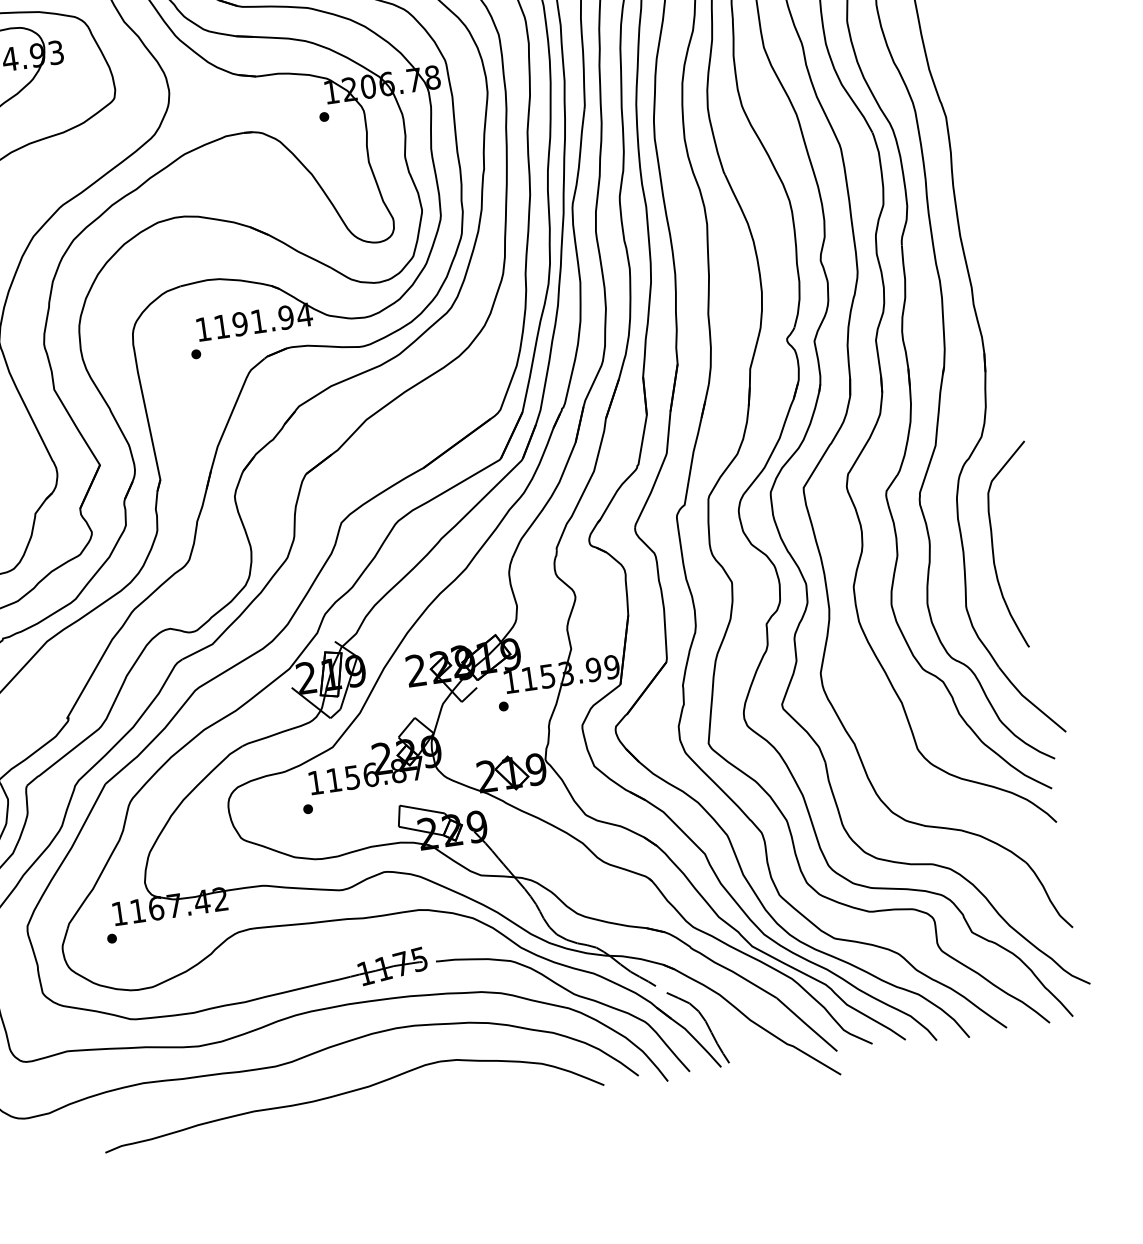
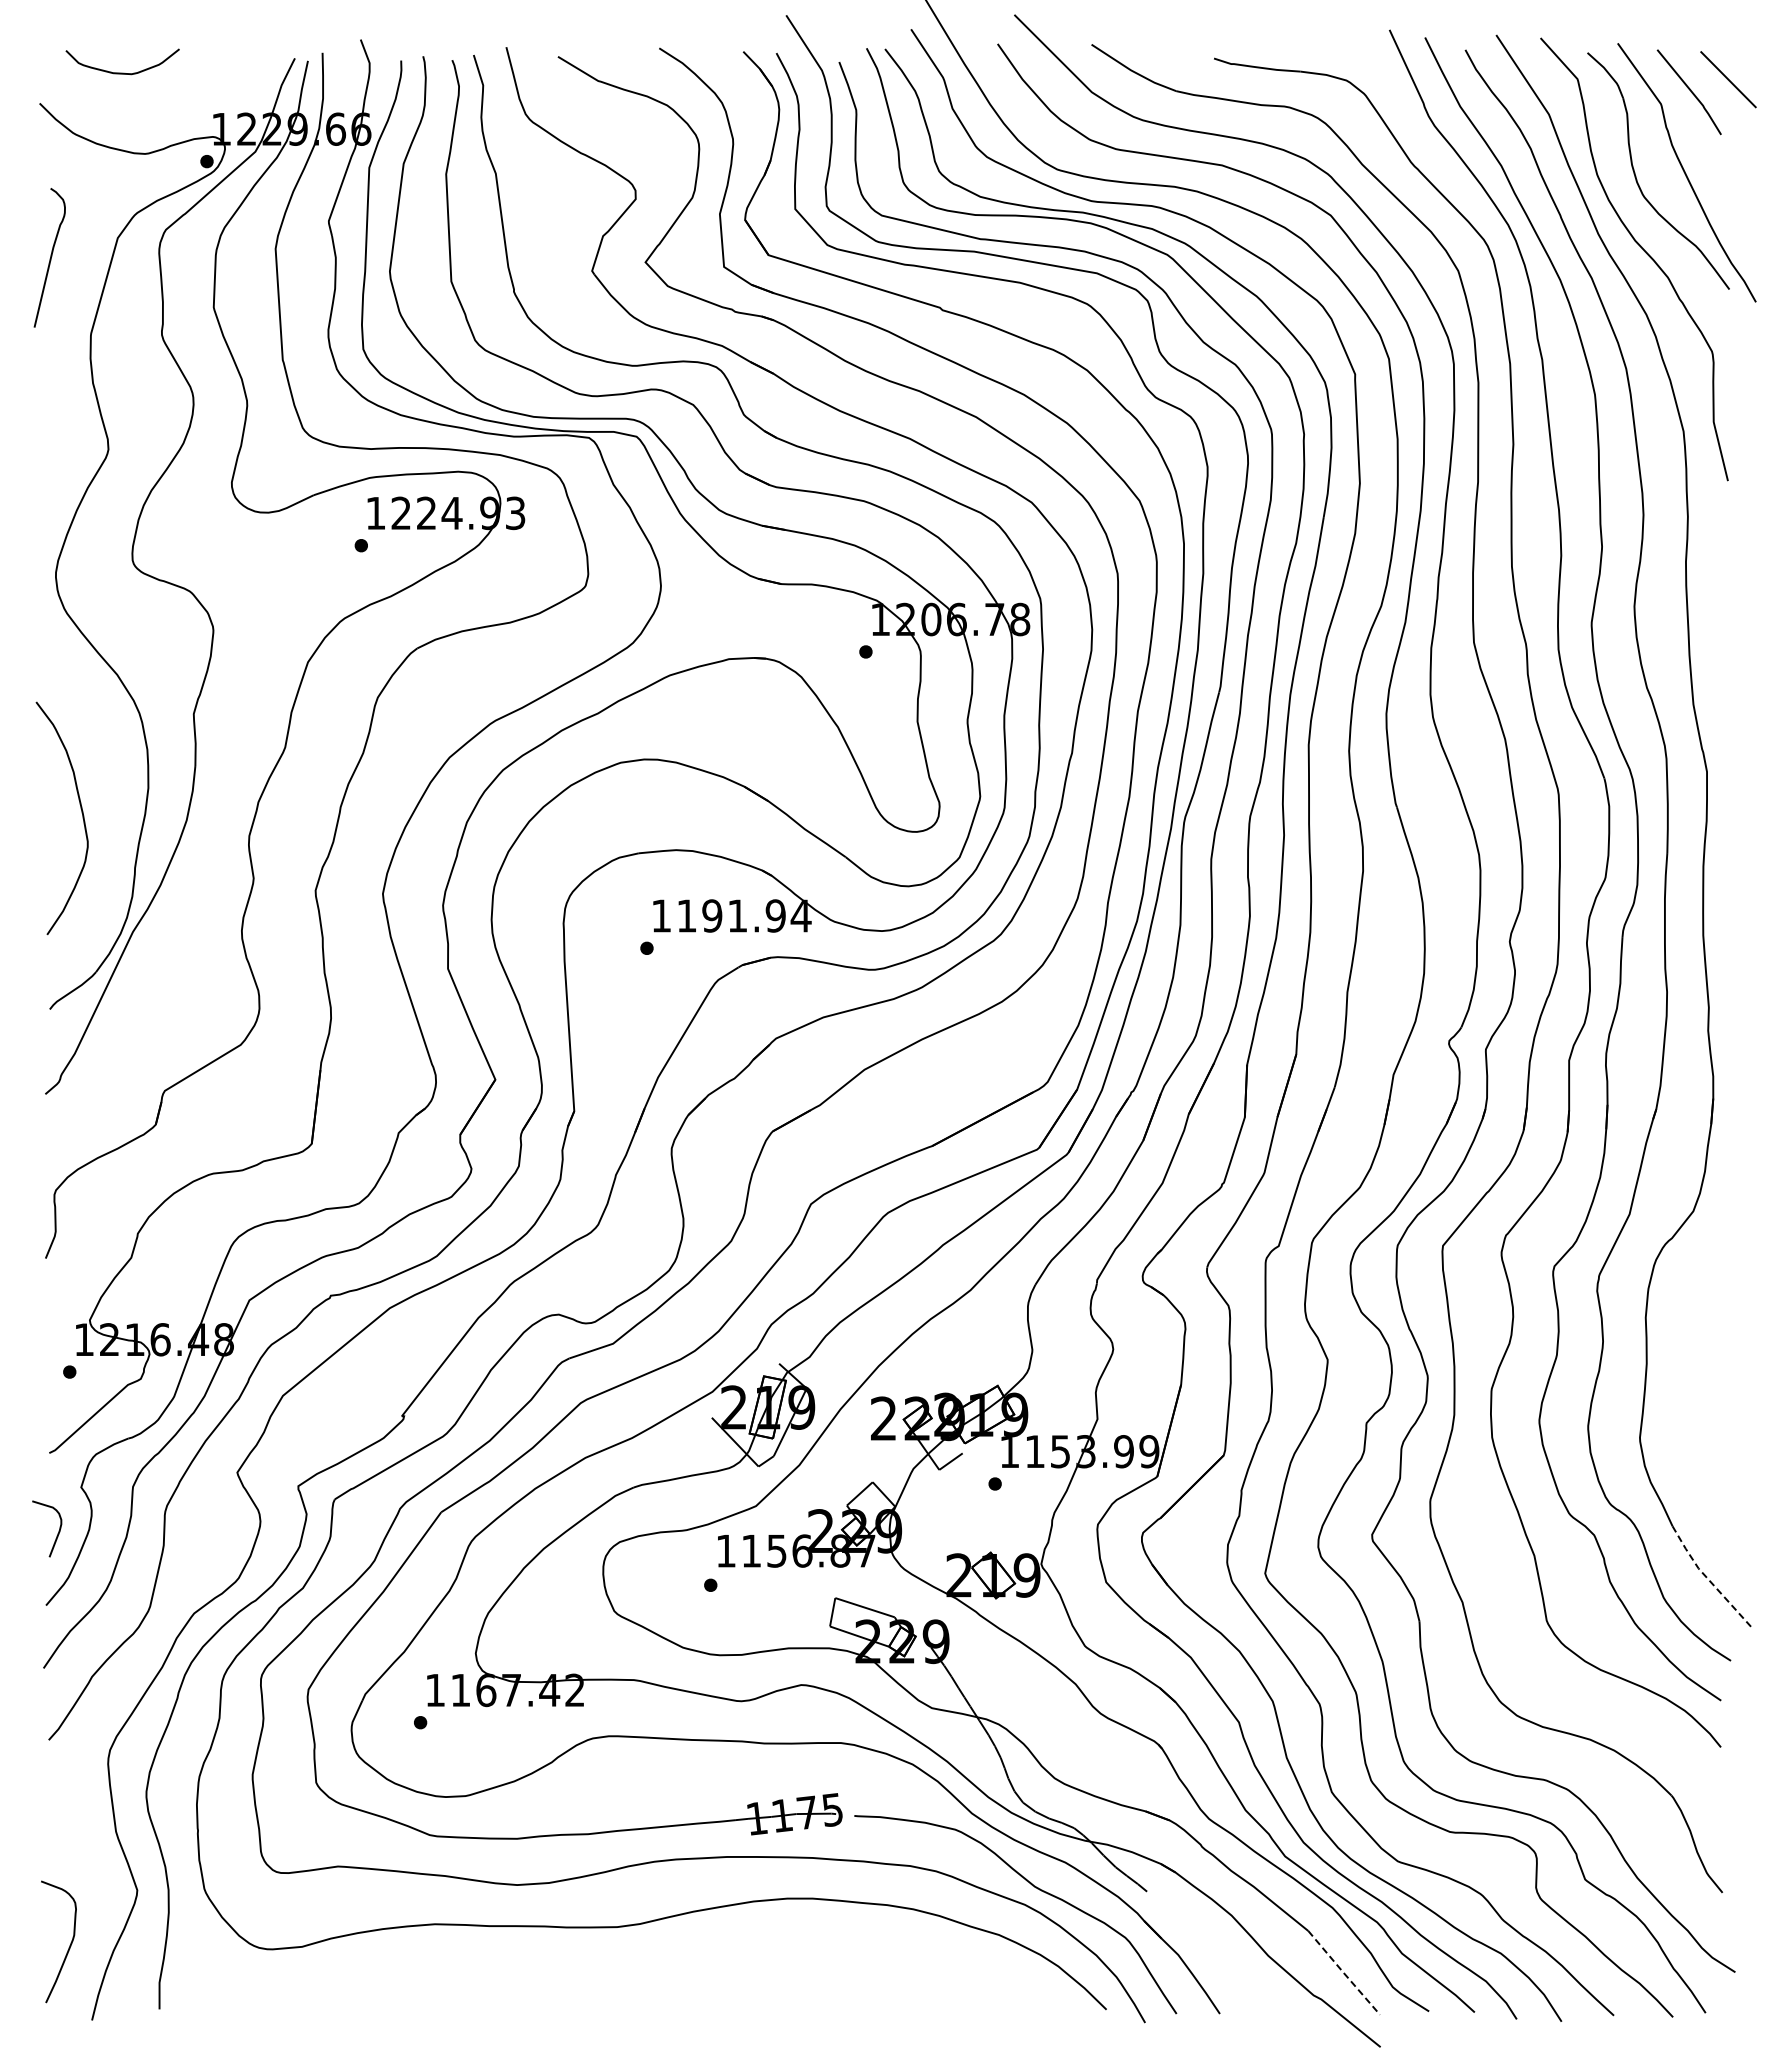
curve: (993, 545) -> (1688, 1360), removed
line: (1029, 701) -> (1707, 1578), solid -> dashed
curve: (705, 1023) -> (1207, 1951), removed
line: (806, 1024) -> (1343, 1972), solid -> dashed
part: (351, 1092) -> (714, 1976), removed

